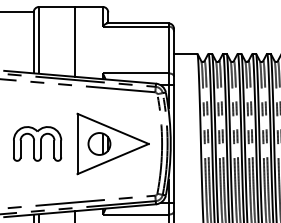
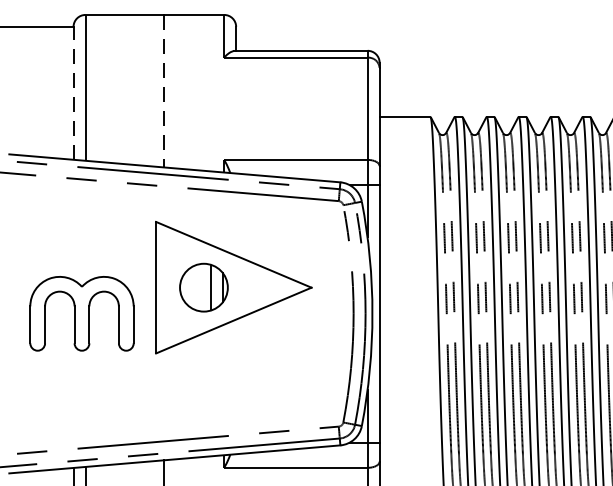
line: (75, 41) -> (164, 90), solid -> dashed
line: (33, 42) -> (73, 92), solid -> dashed
part: (112, 143) -> (232, 286), moved

